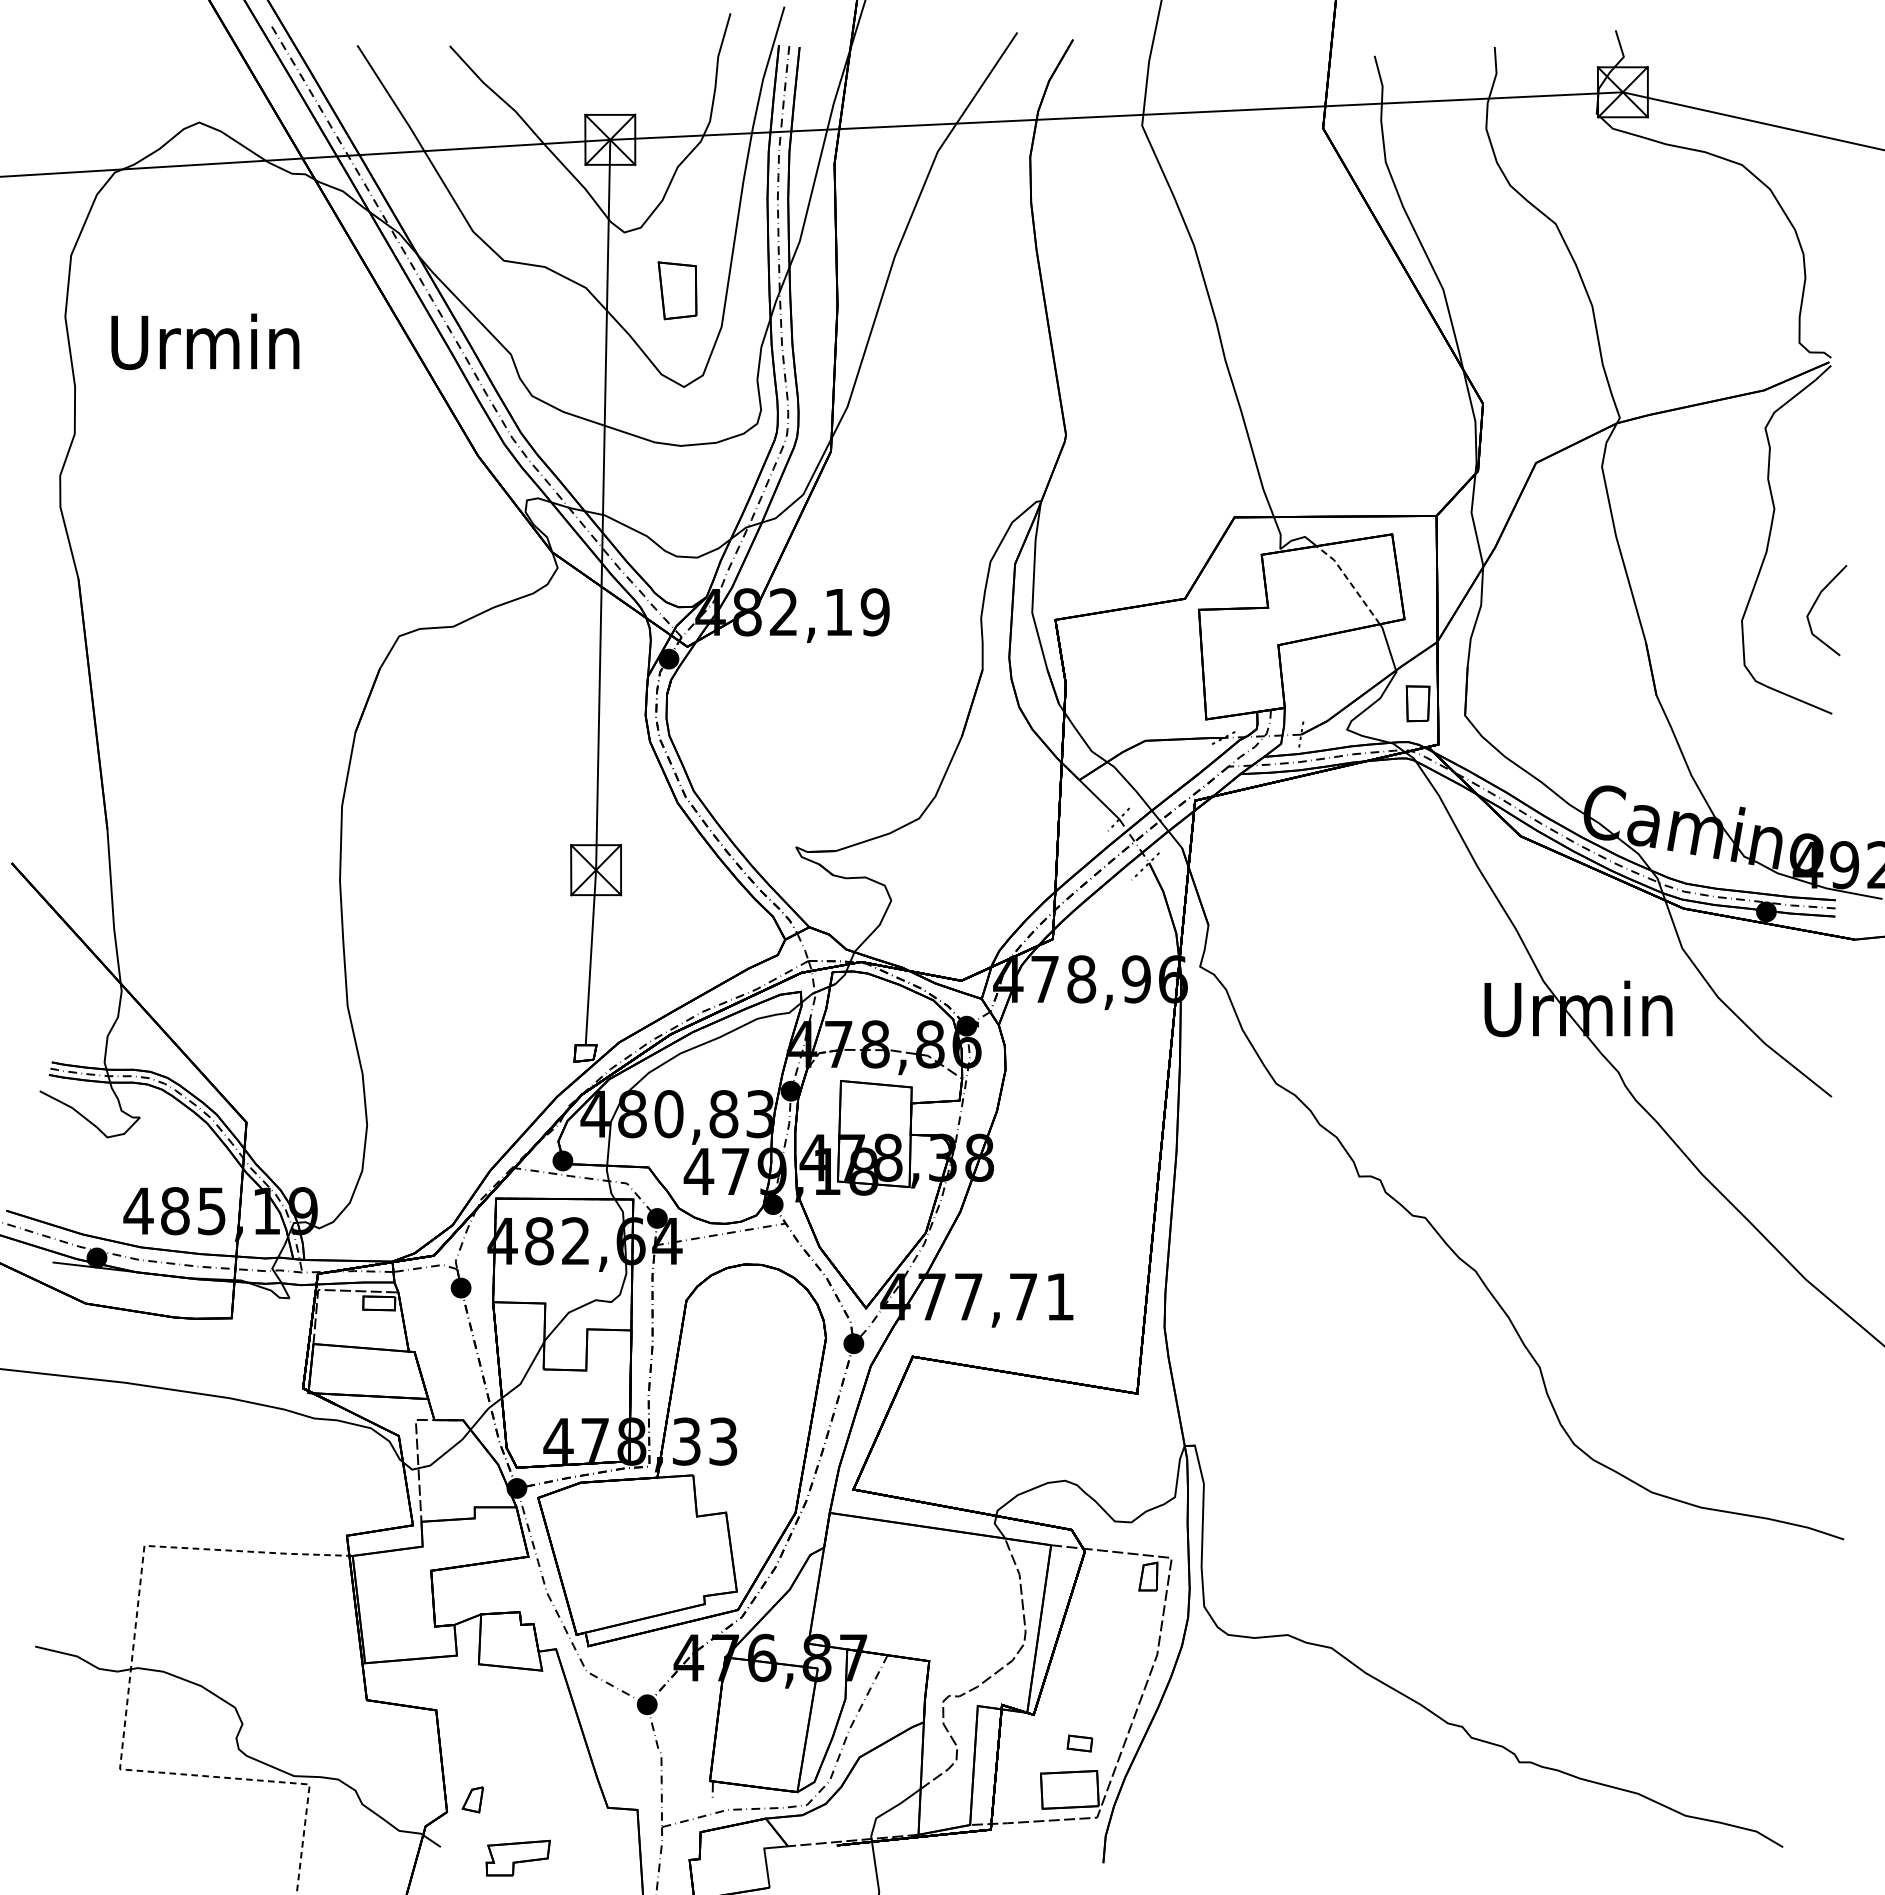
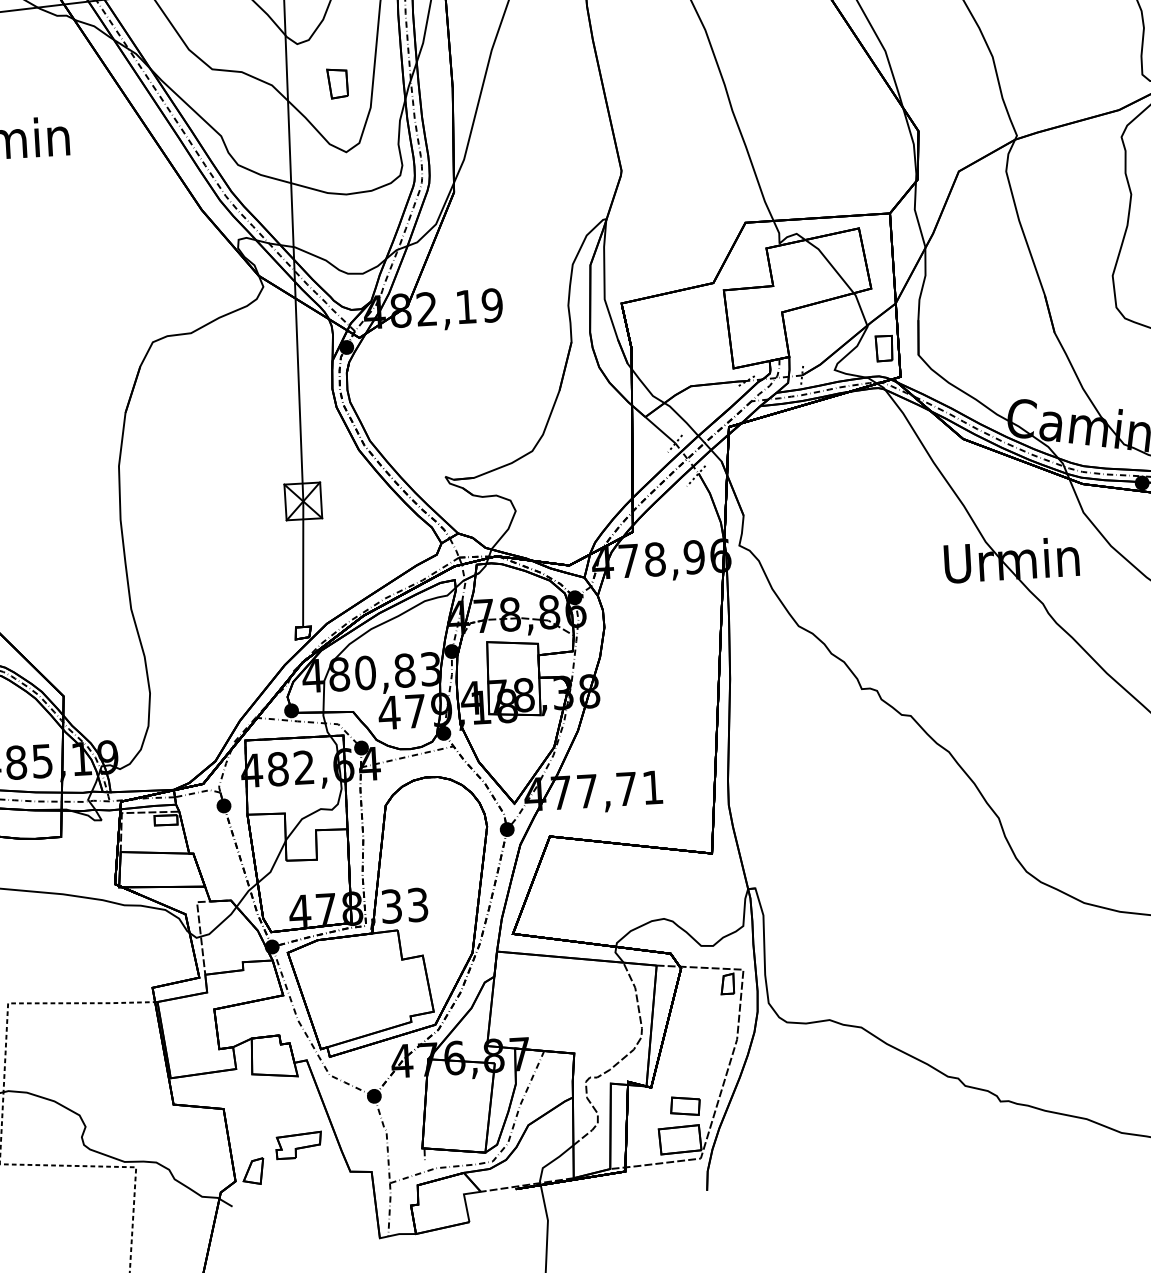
part: (677, 290) -> (337, 83), size x0.71
line: (1349, 582) -> (830, 264), dashed -> solid
part: (1079, 1743) -> (685, 1106), size x1.67
part: (472, 1799) -> (253, 1171), size x1.43
part: (517, 1857) -> (298, 1145), moved

